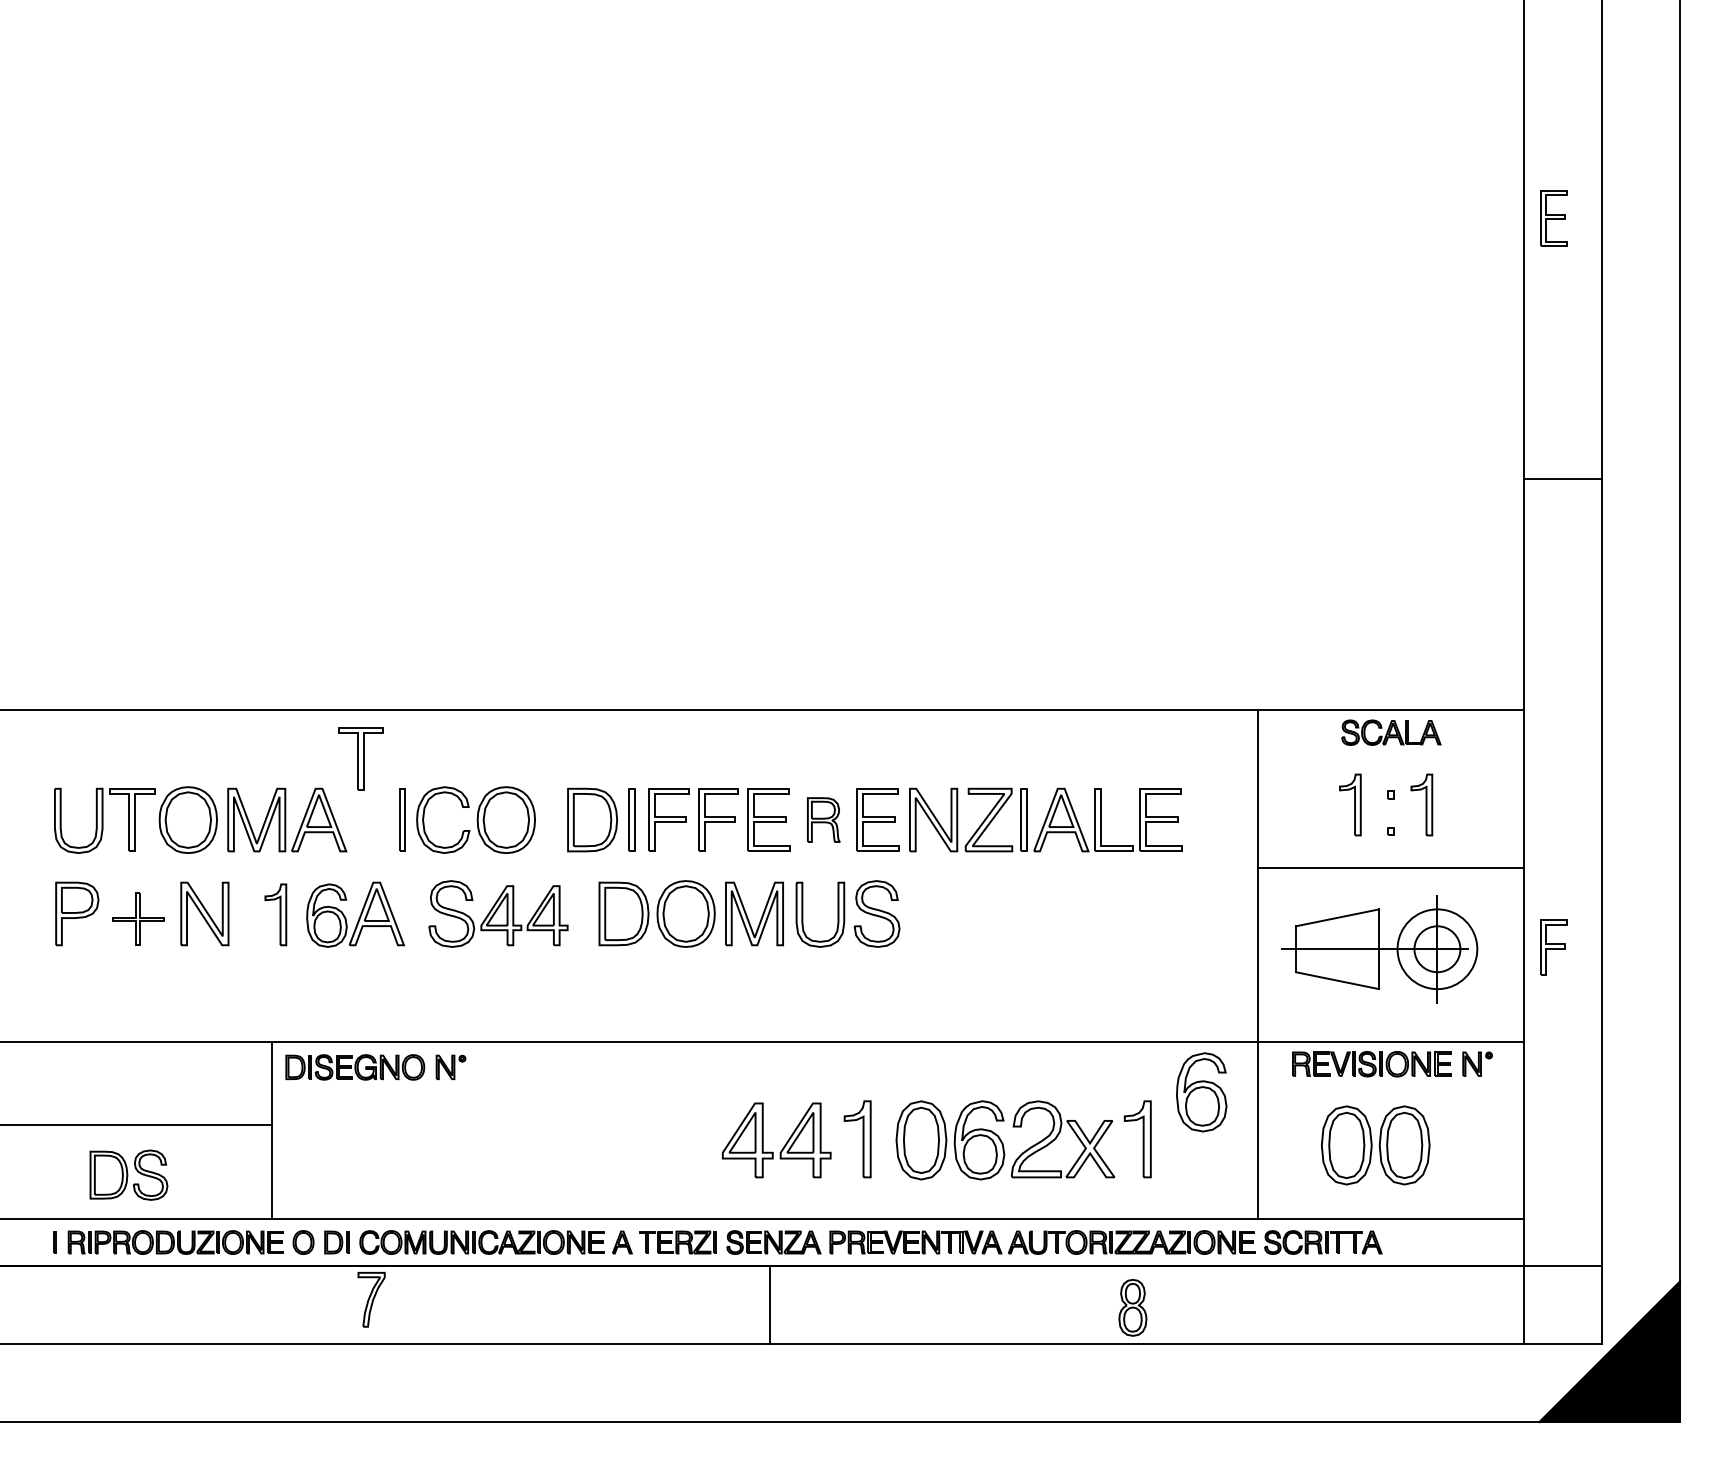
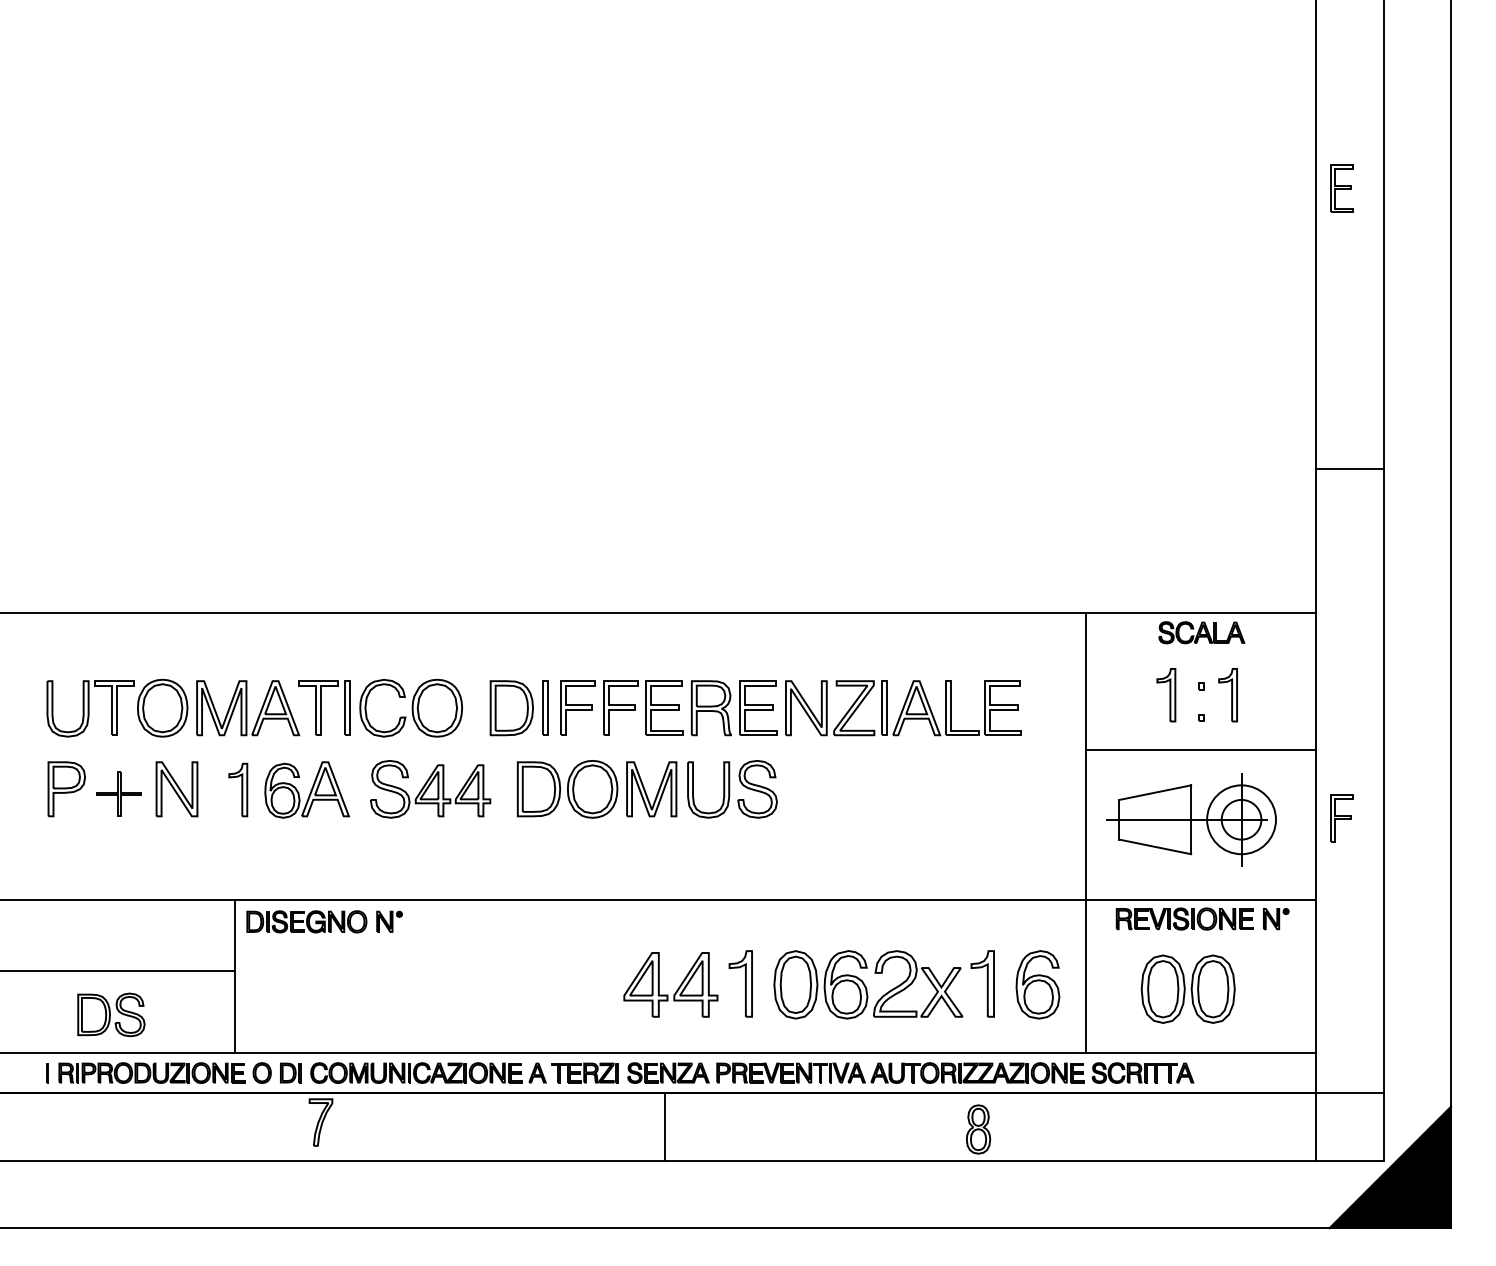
line: (1562, 479) -> (1349, 469), moved
part: (360, 758) -> (318, 707), moved
part: (823, 819) -> (711, 707), size x1.43
part: (1201, 1092) -> (1037, 984), moved

